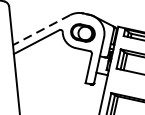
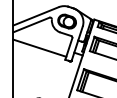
line: (42, 30) -> (36, 16), dashed -> solid
line: (50, 70) -> (39, 47), added

